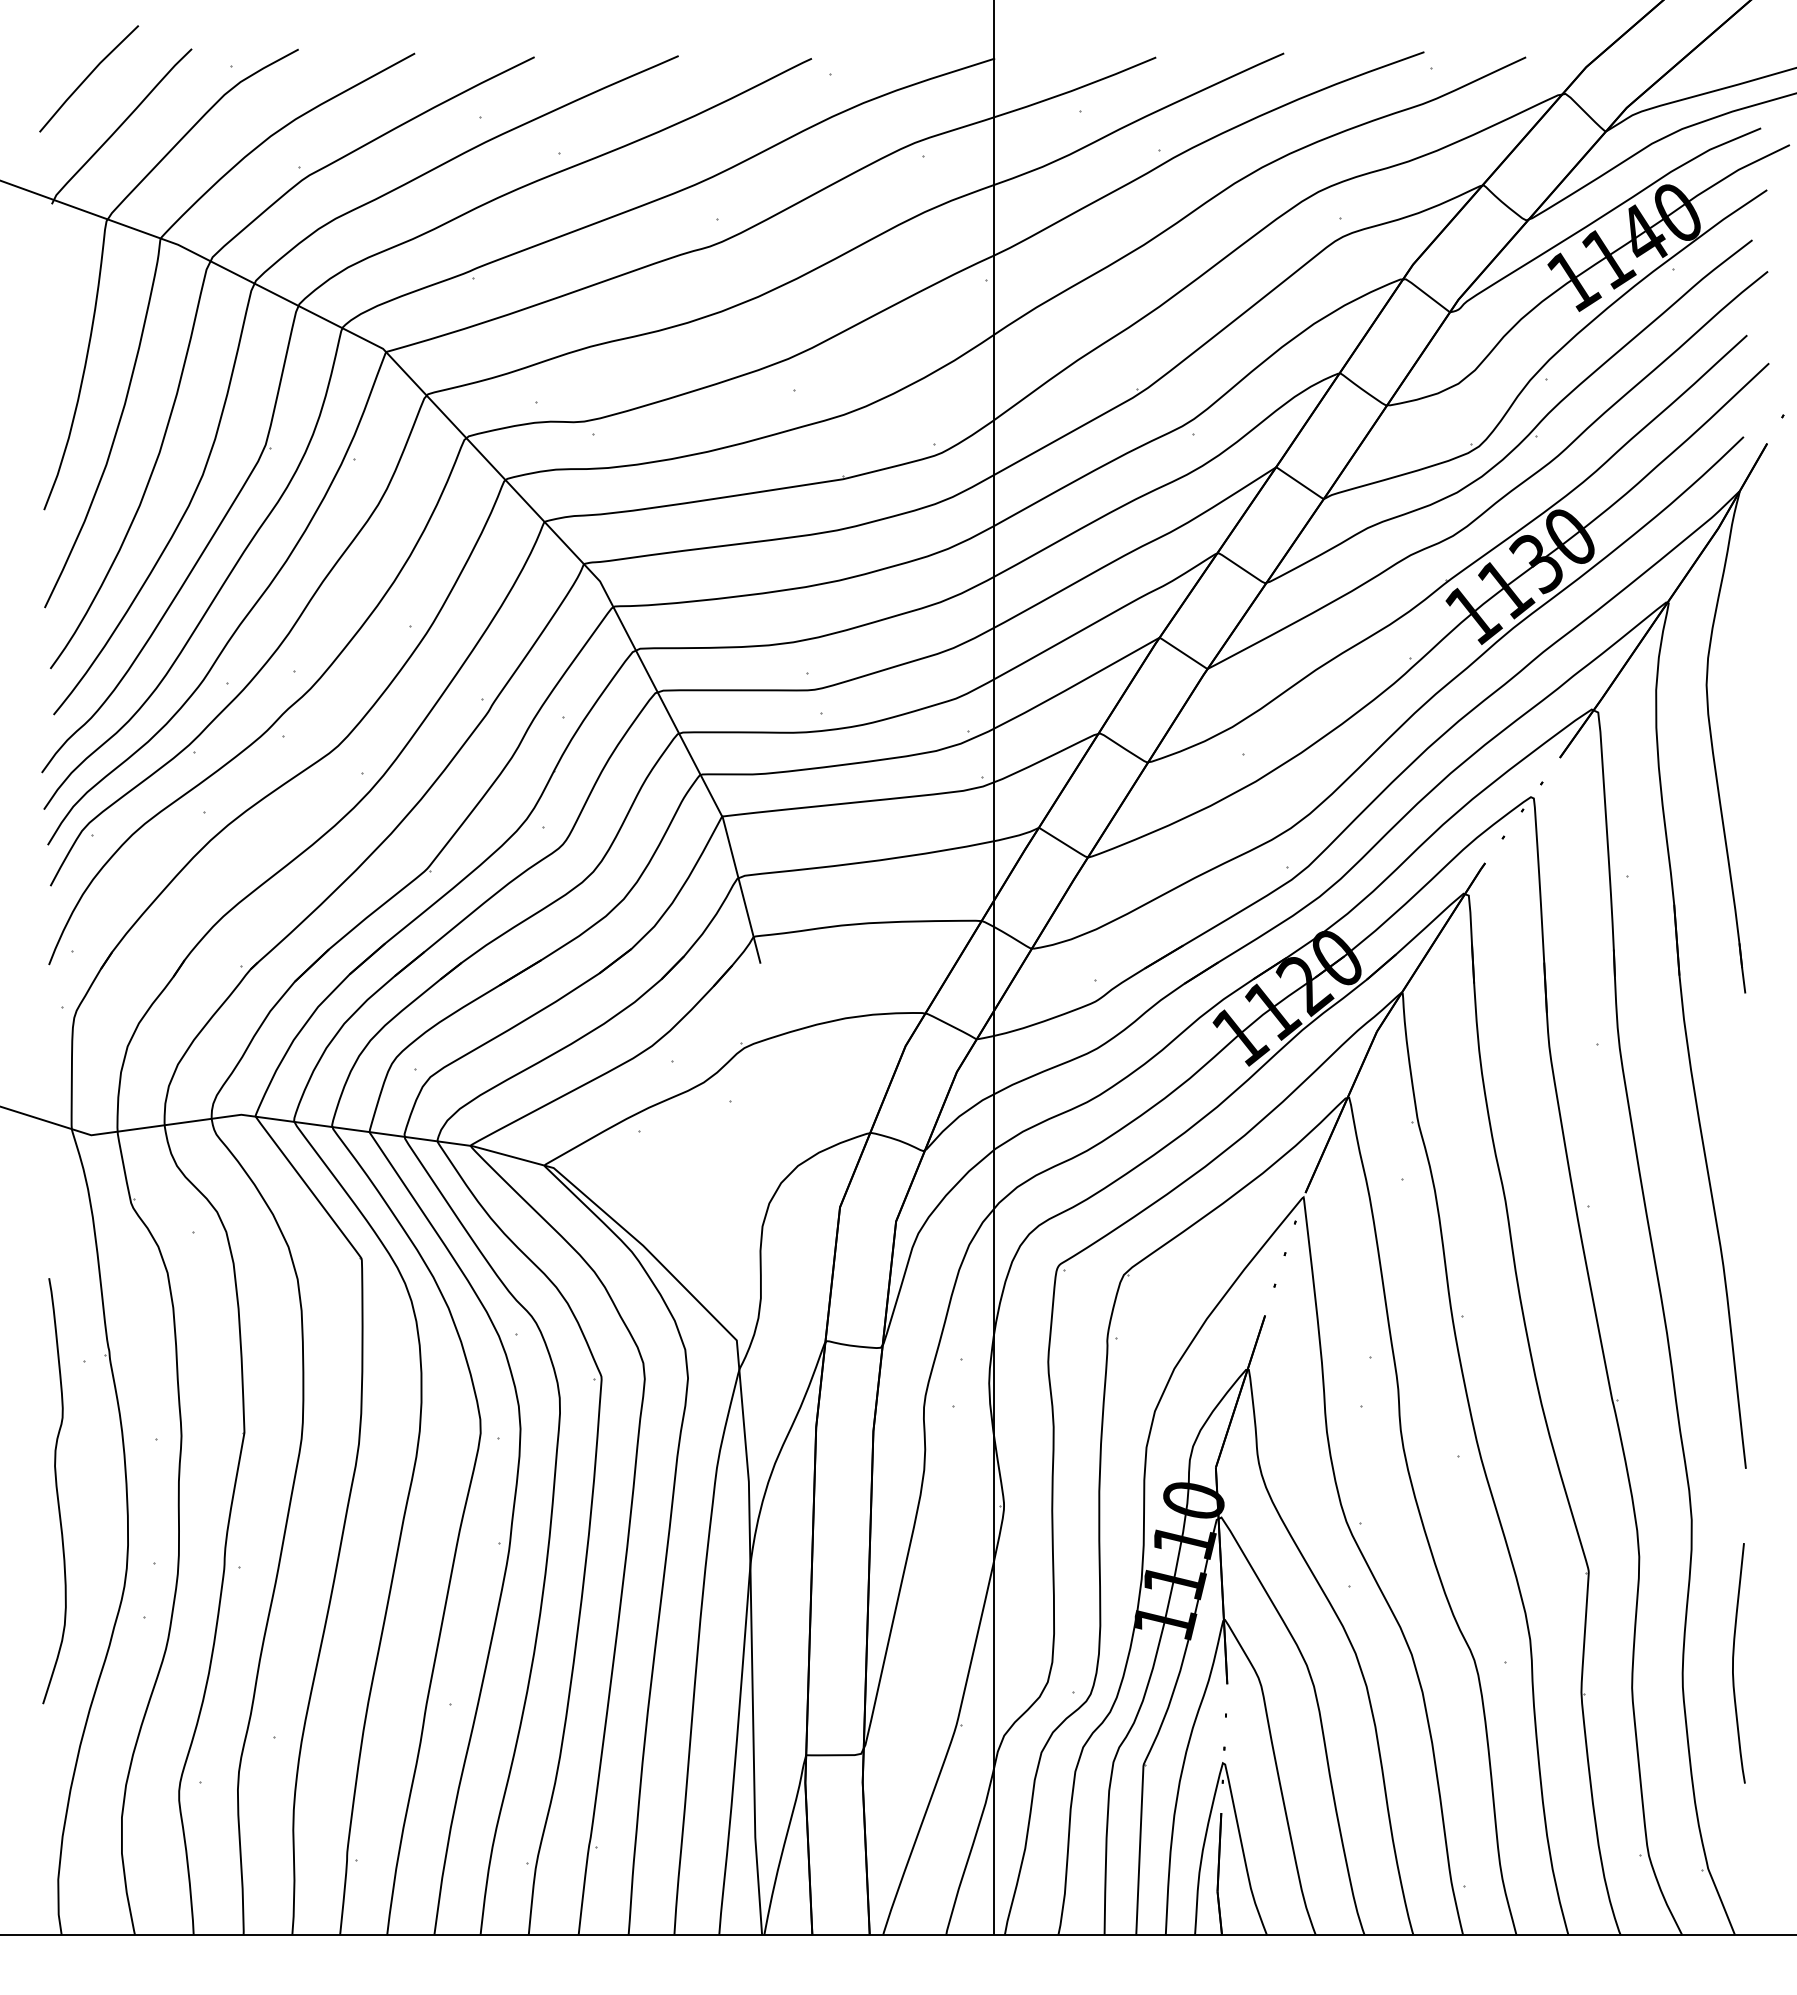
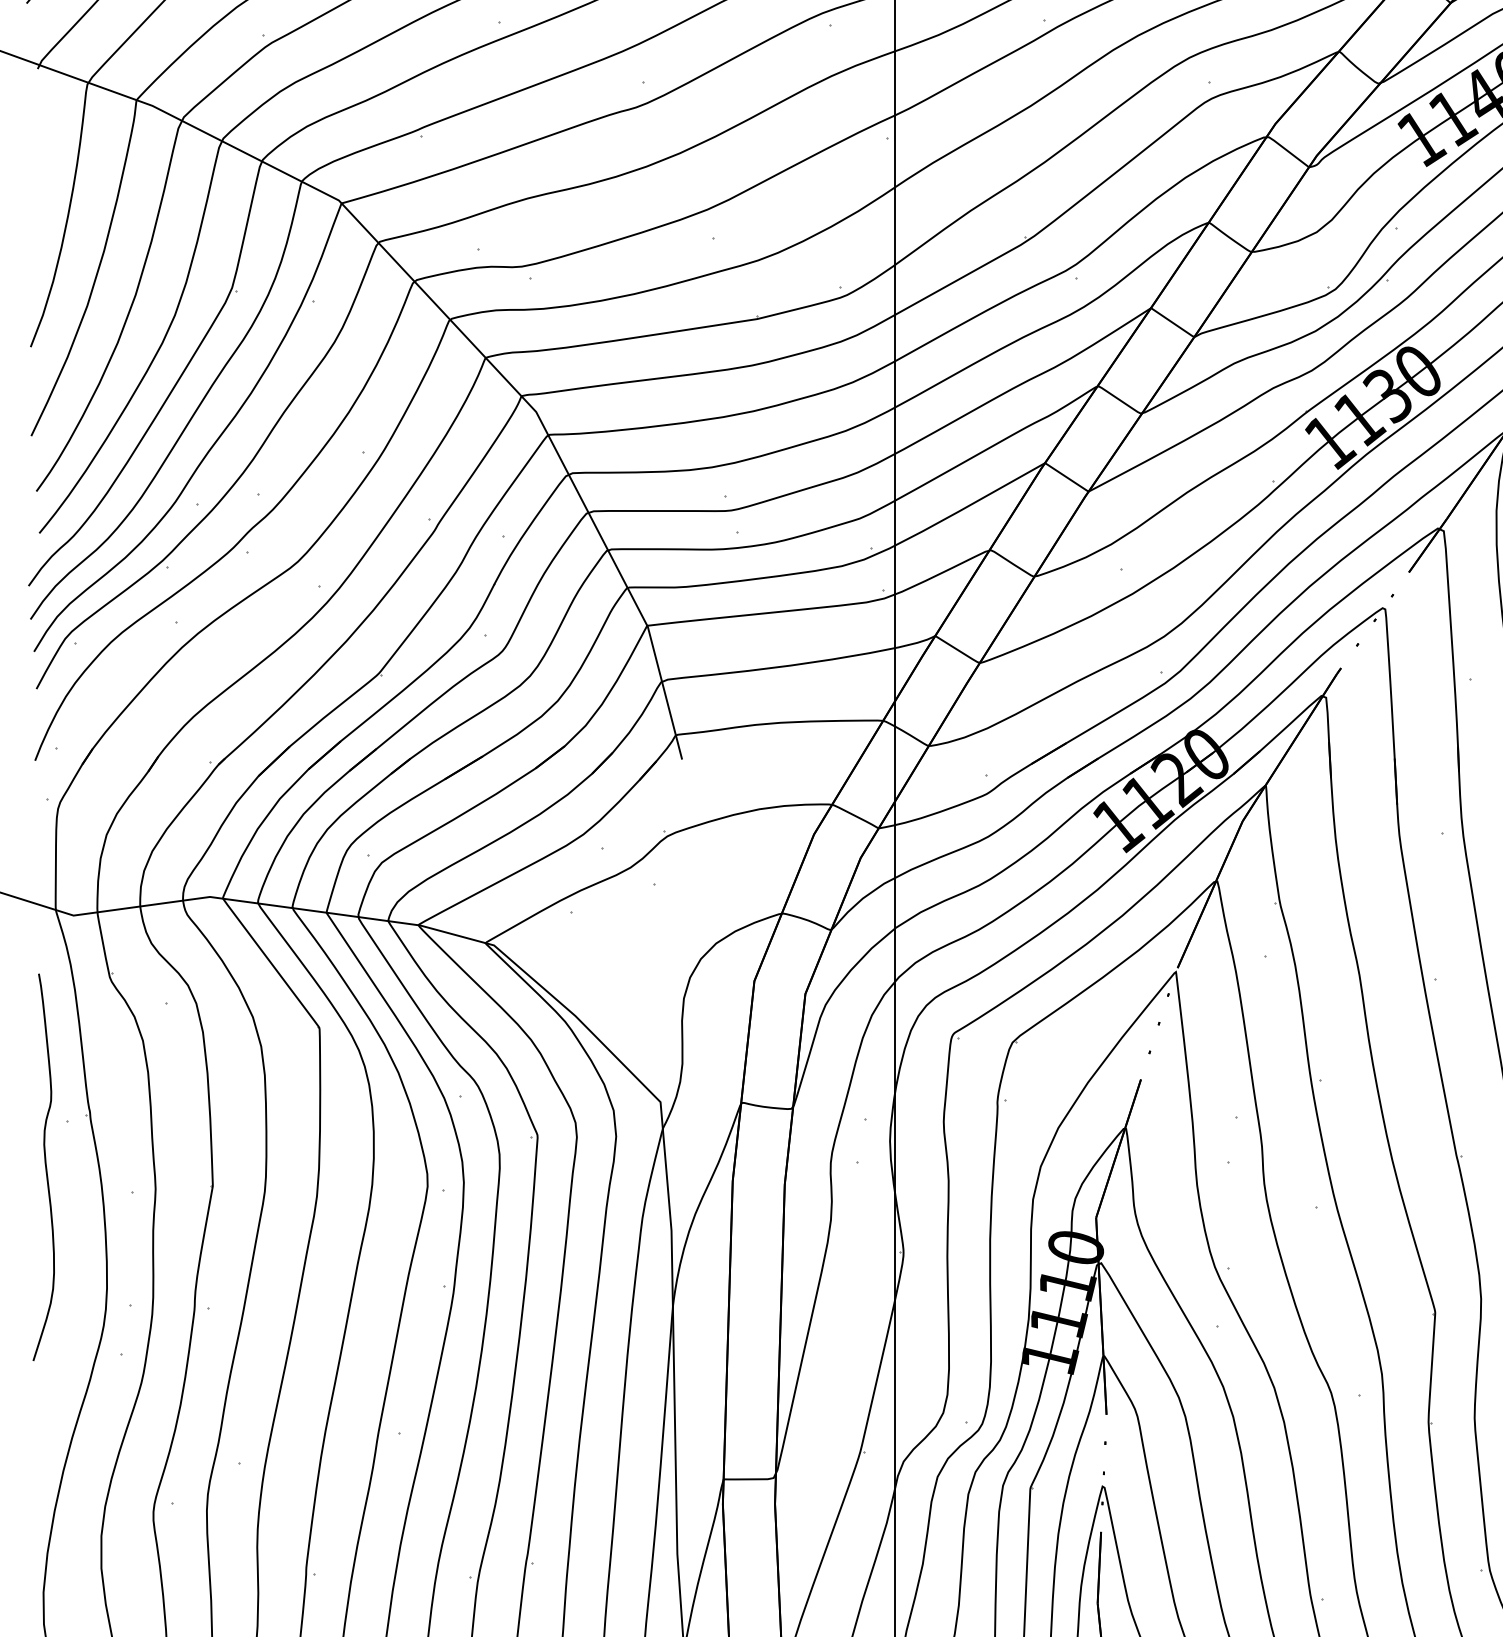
curve: (56, 1491) -> (45, 1167), moved

